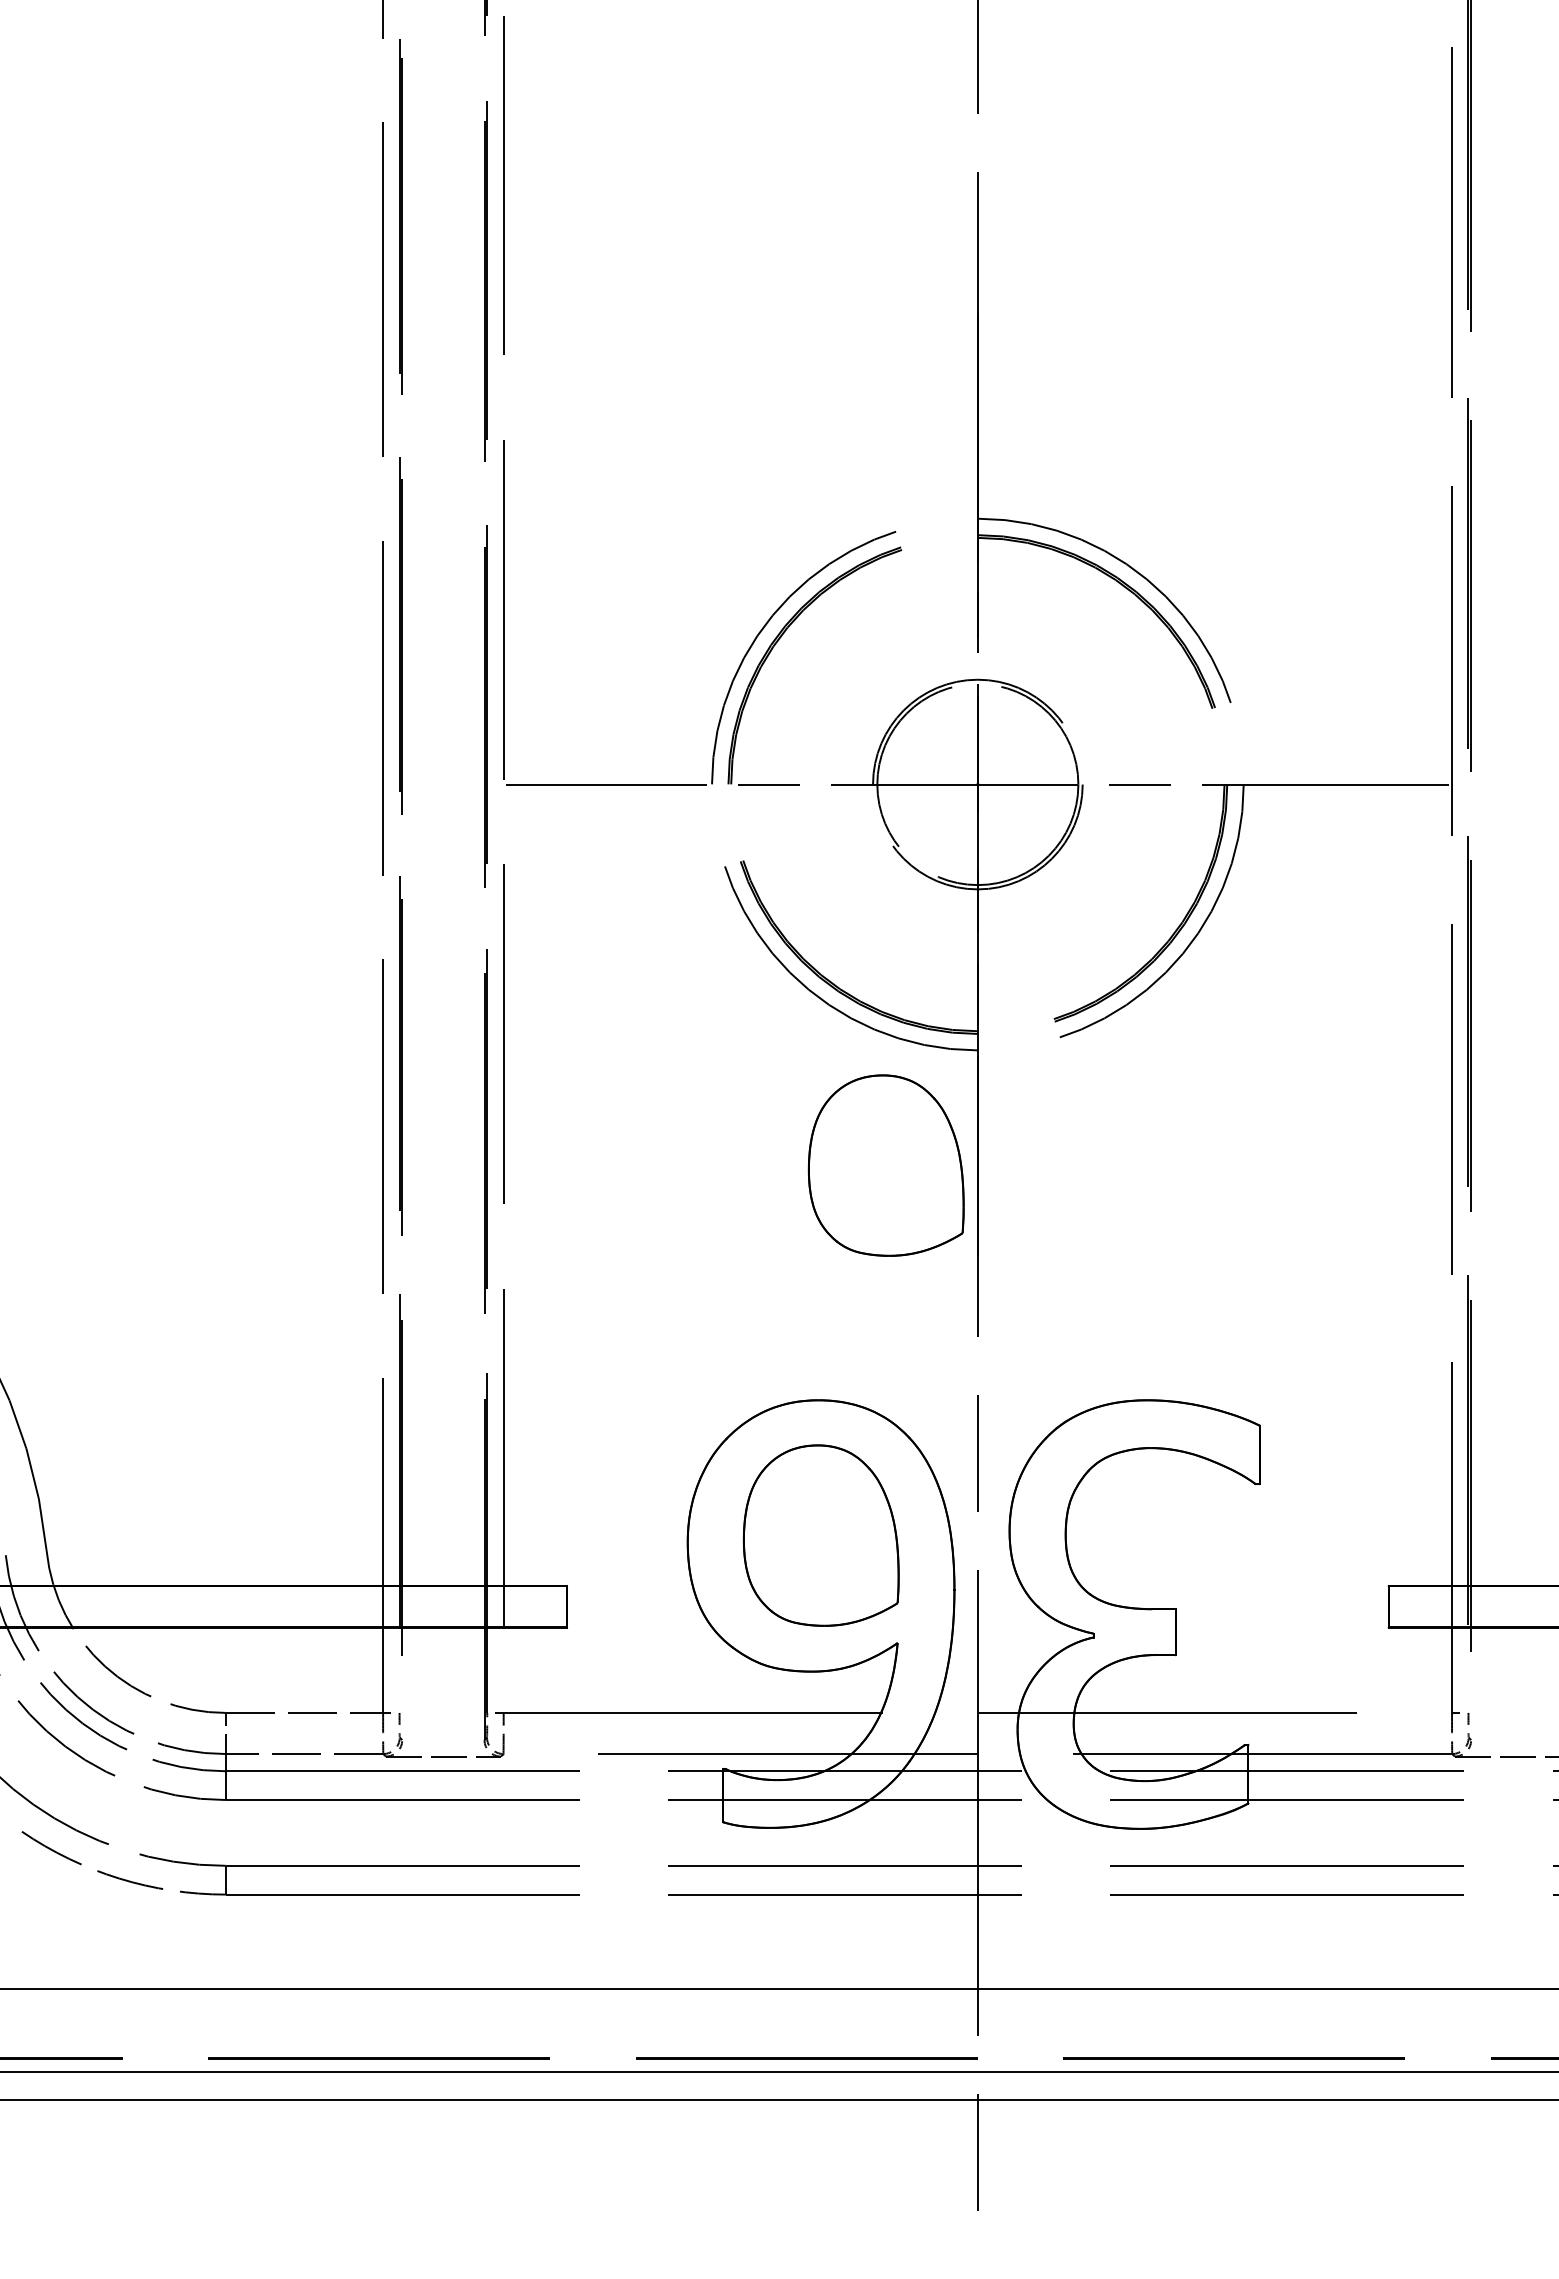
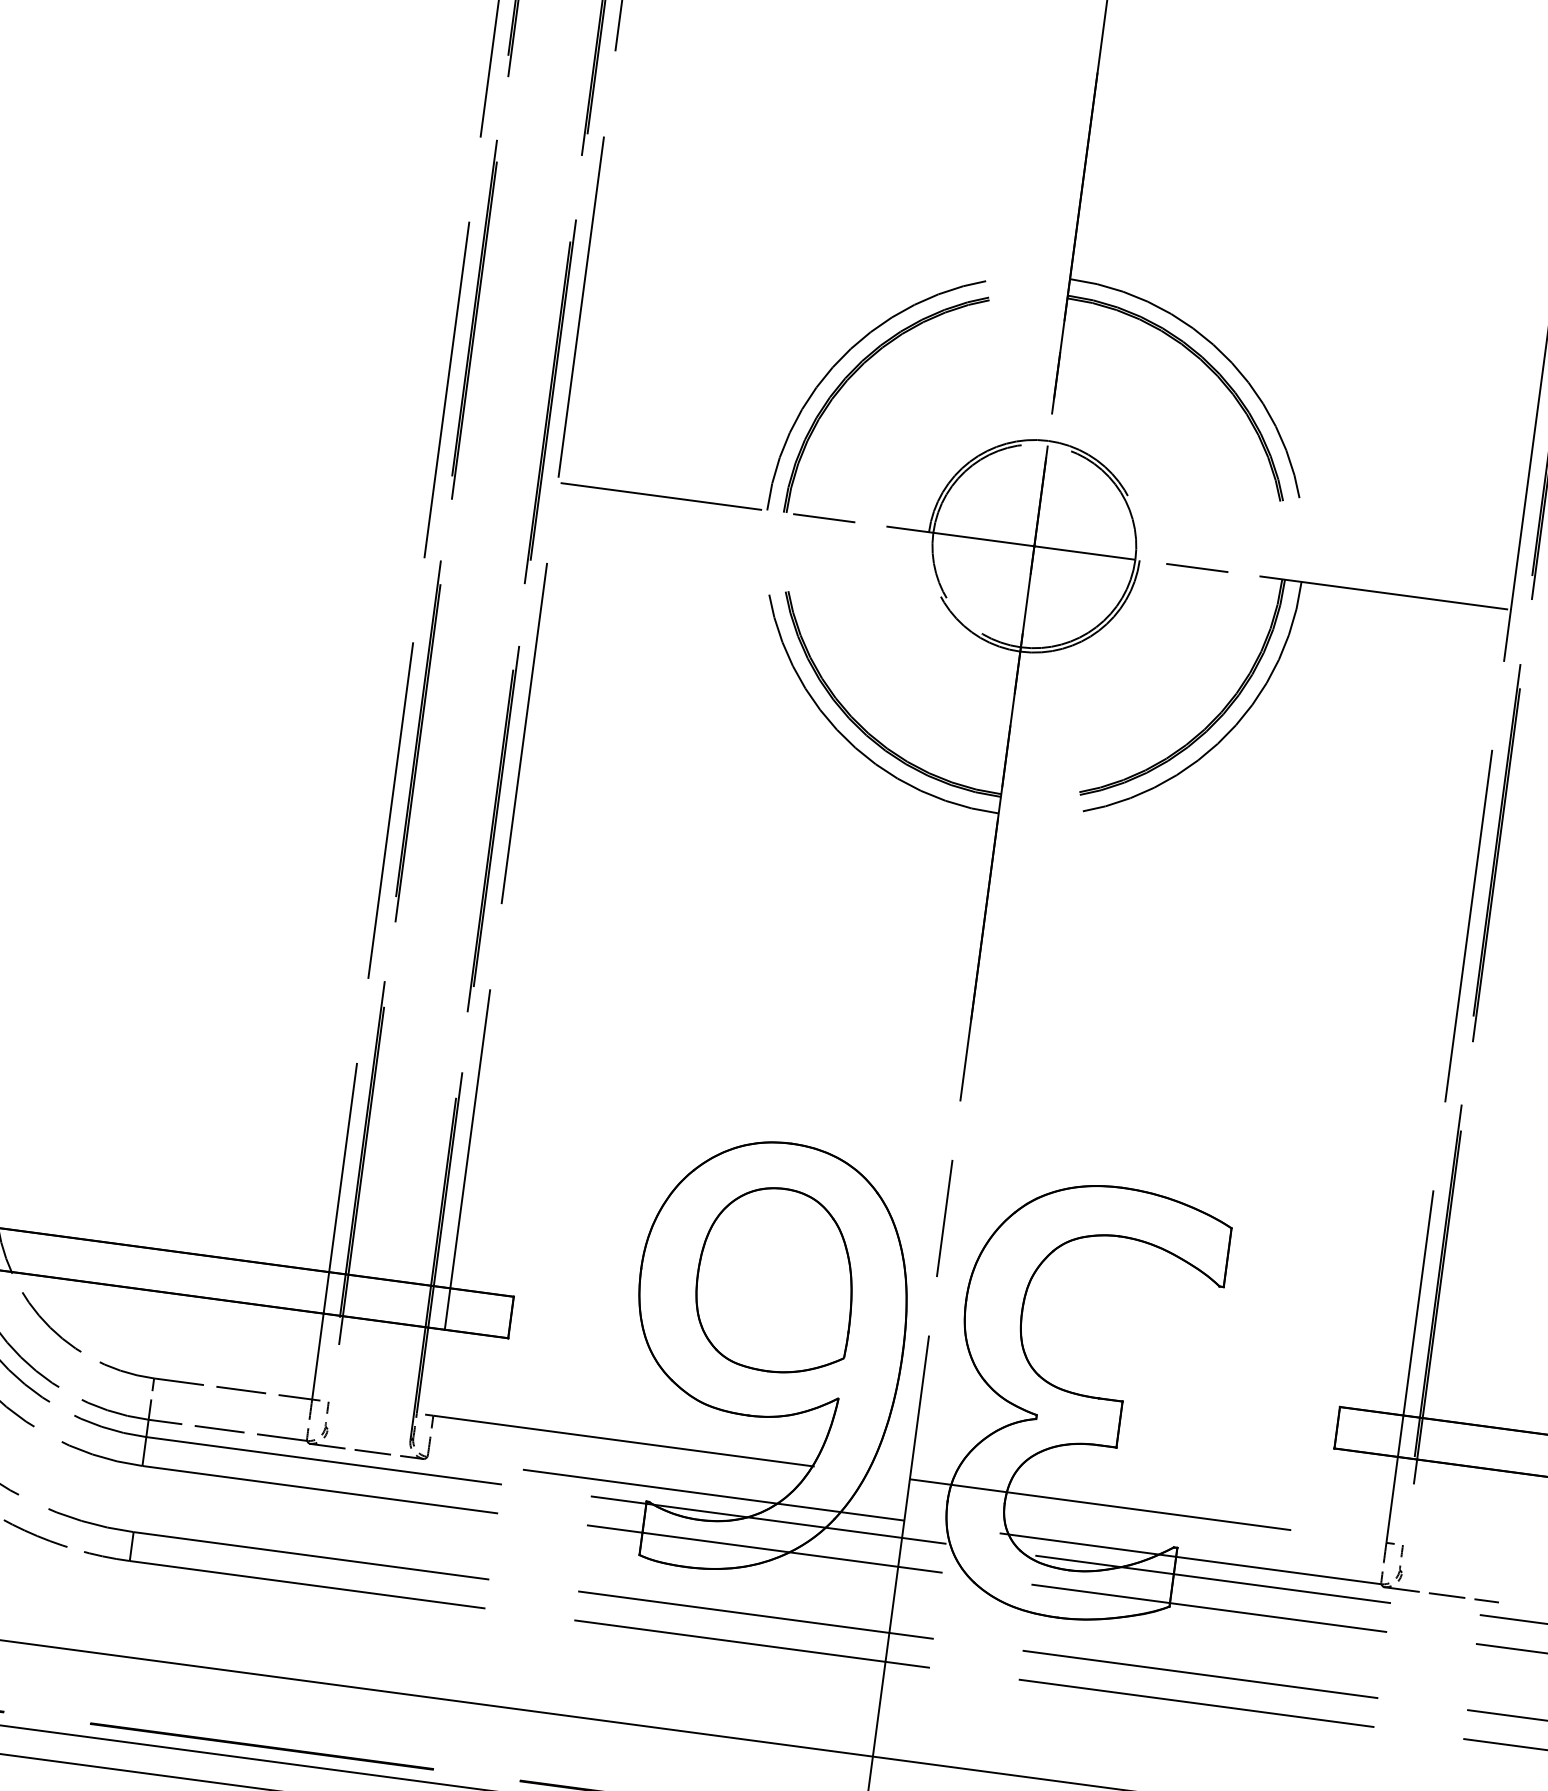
part: (885, 1165) -> (890, 916), removed

